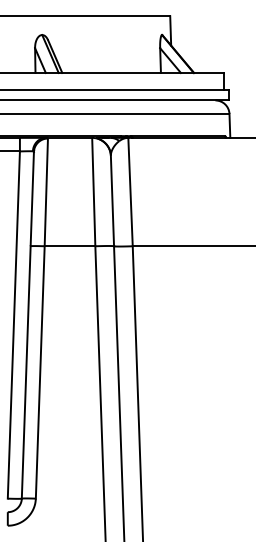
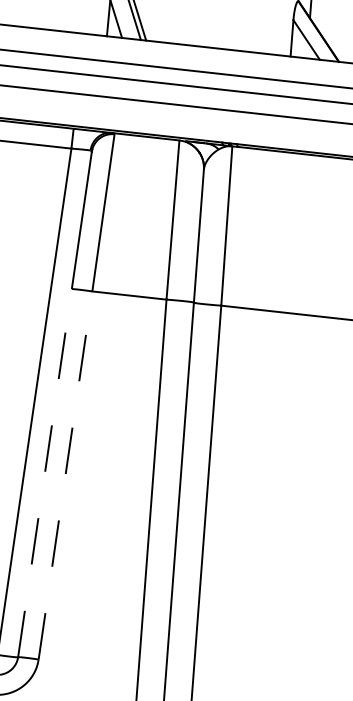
line: (26, 371) -> (45, 471), solid -> dashed
line: (40, 371) -> (65, 474), solid -> dashed

